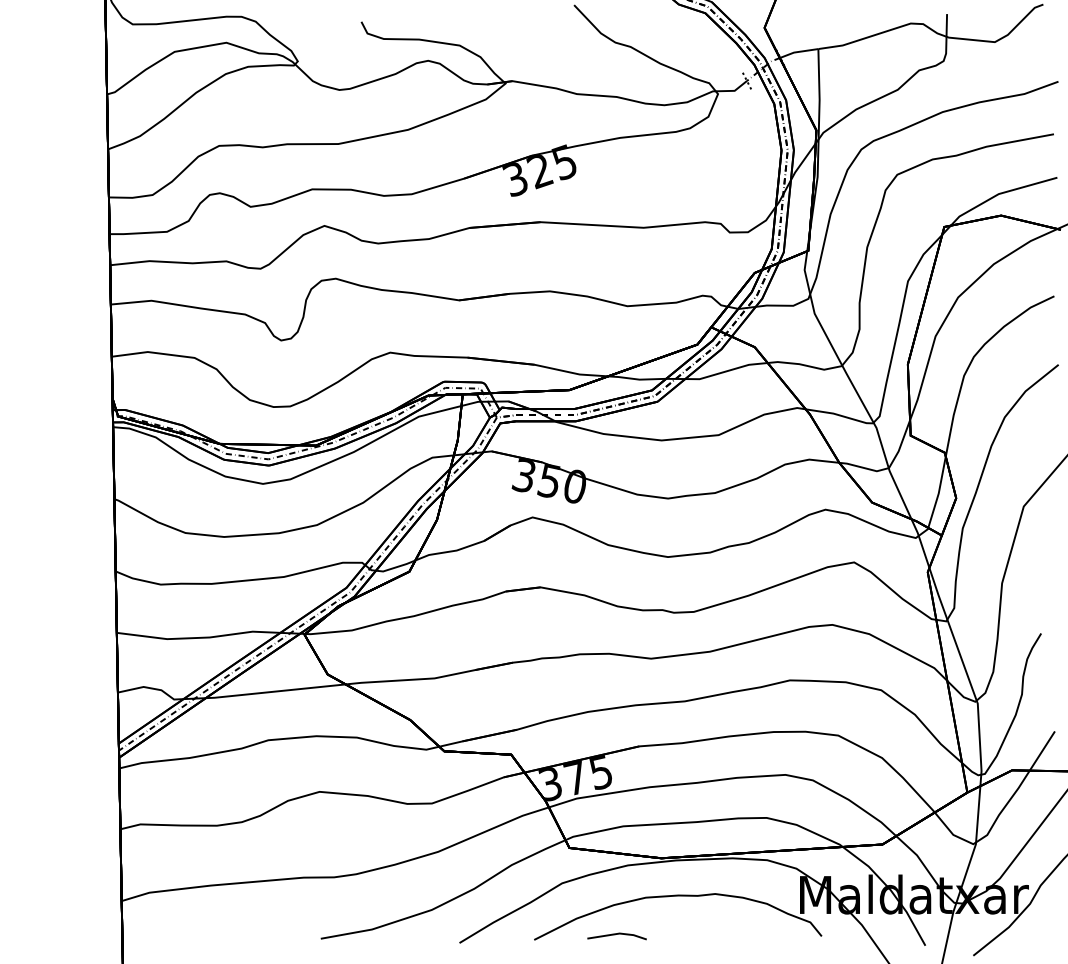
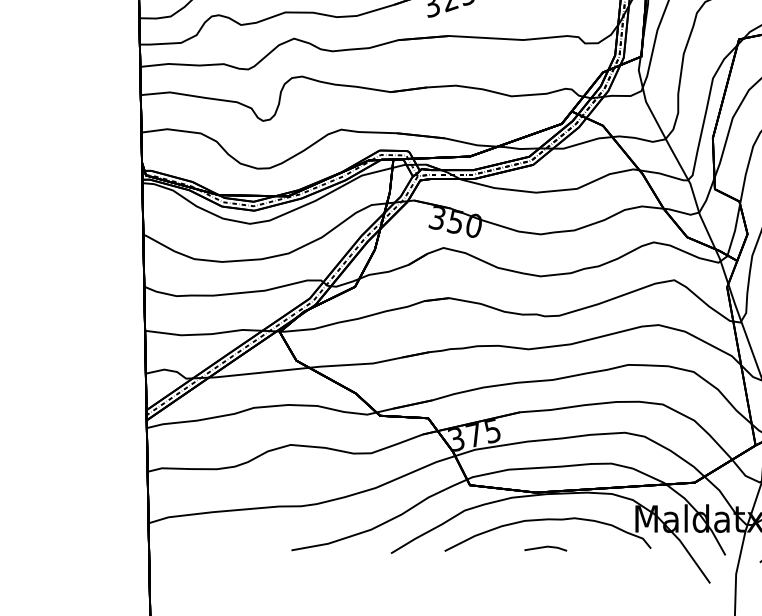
line: (615, 935) -> (544, 548), moved

